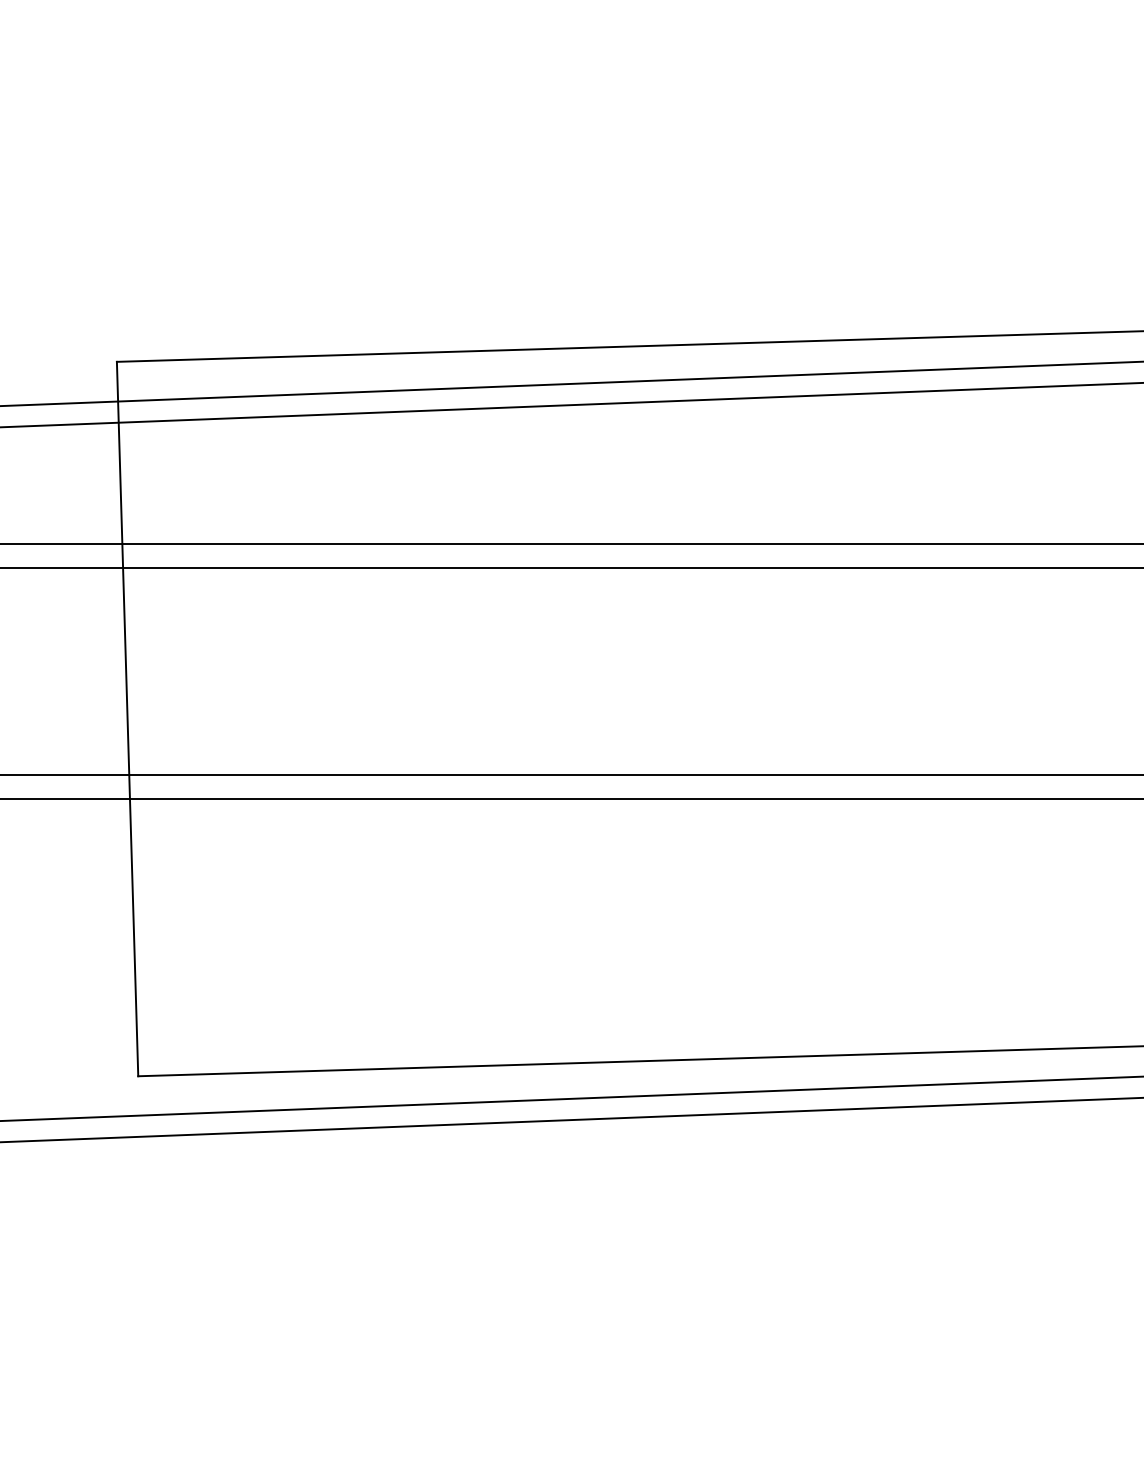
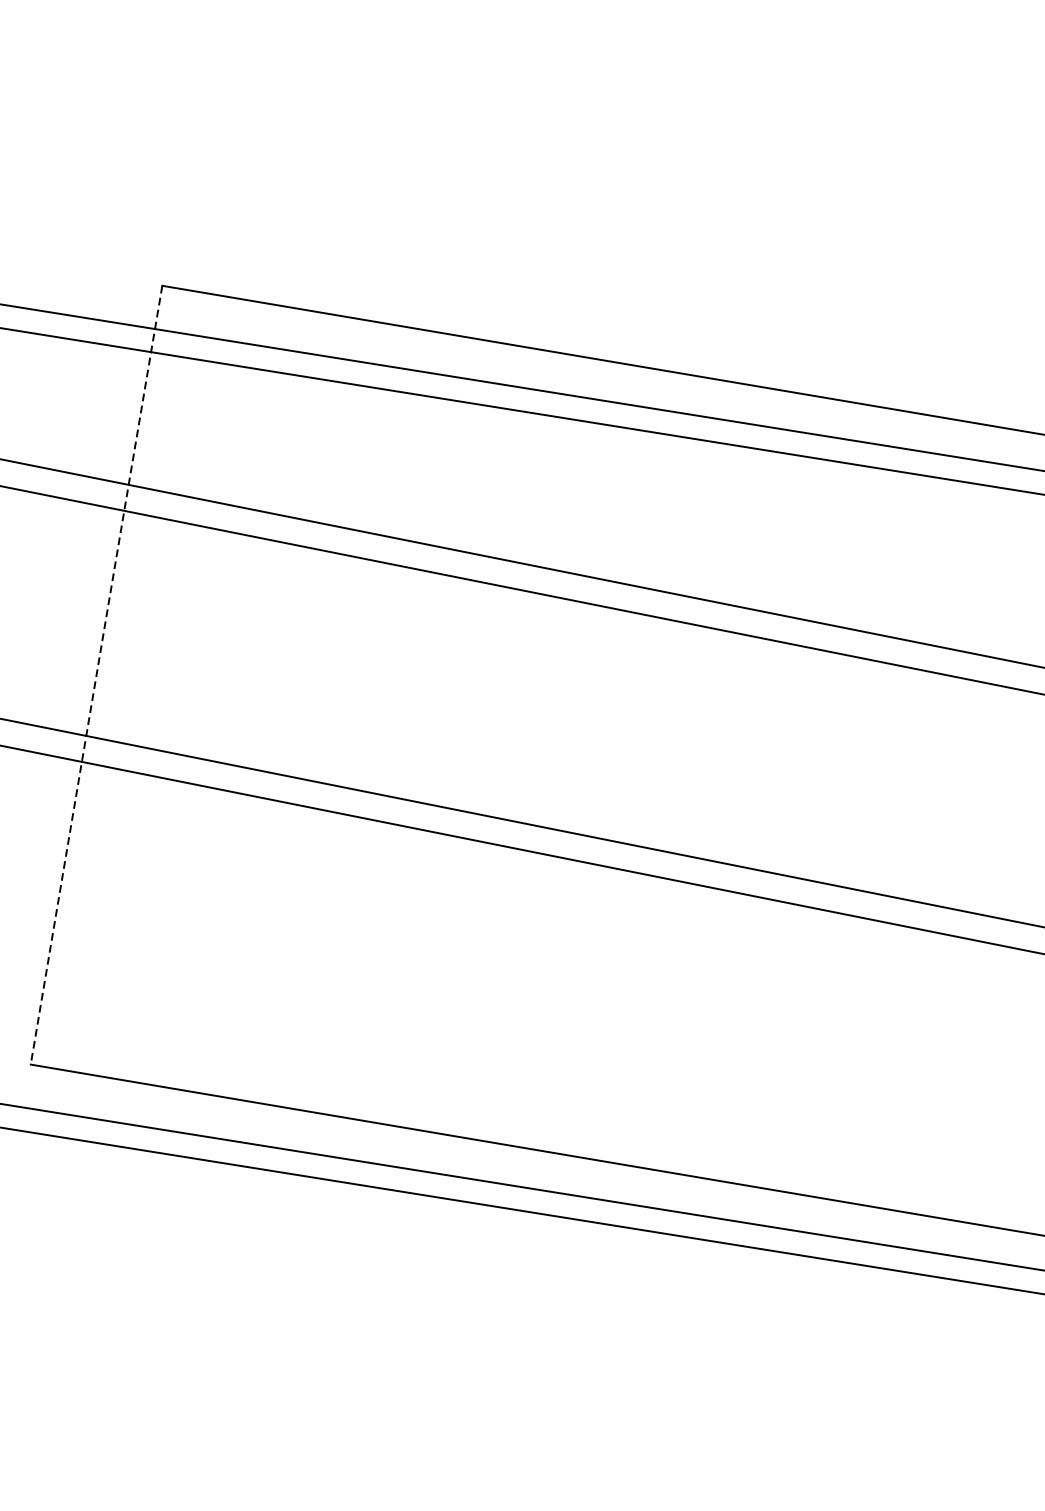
line: (127, 719) -> (96, 675), solid -> dashed

